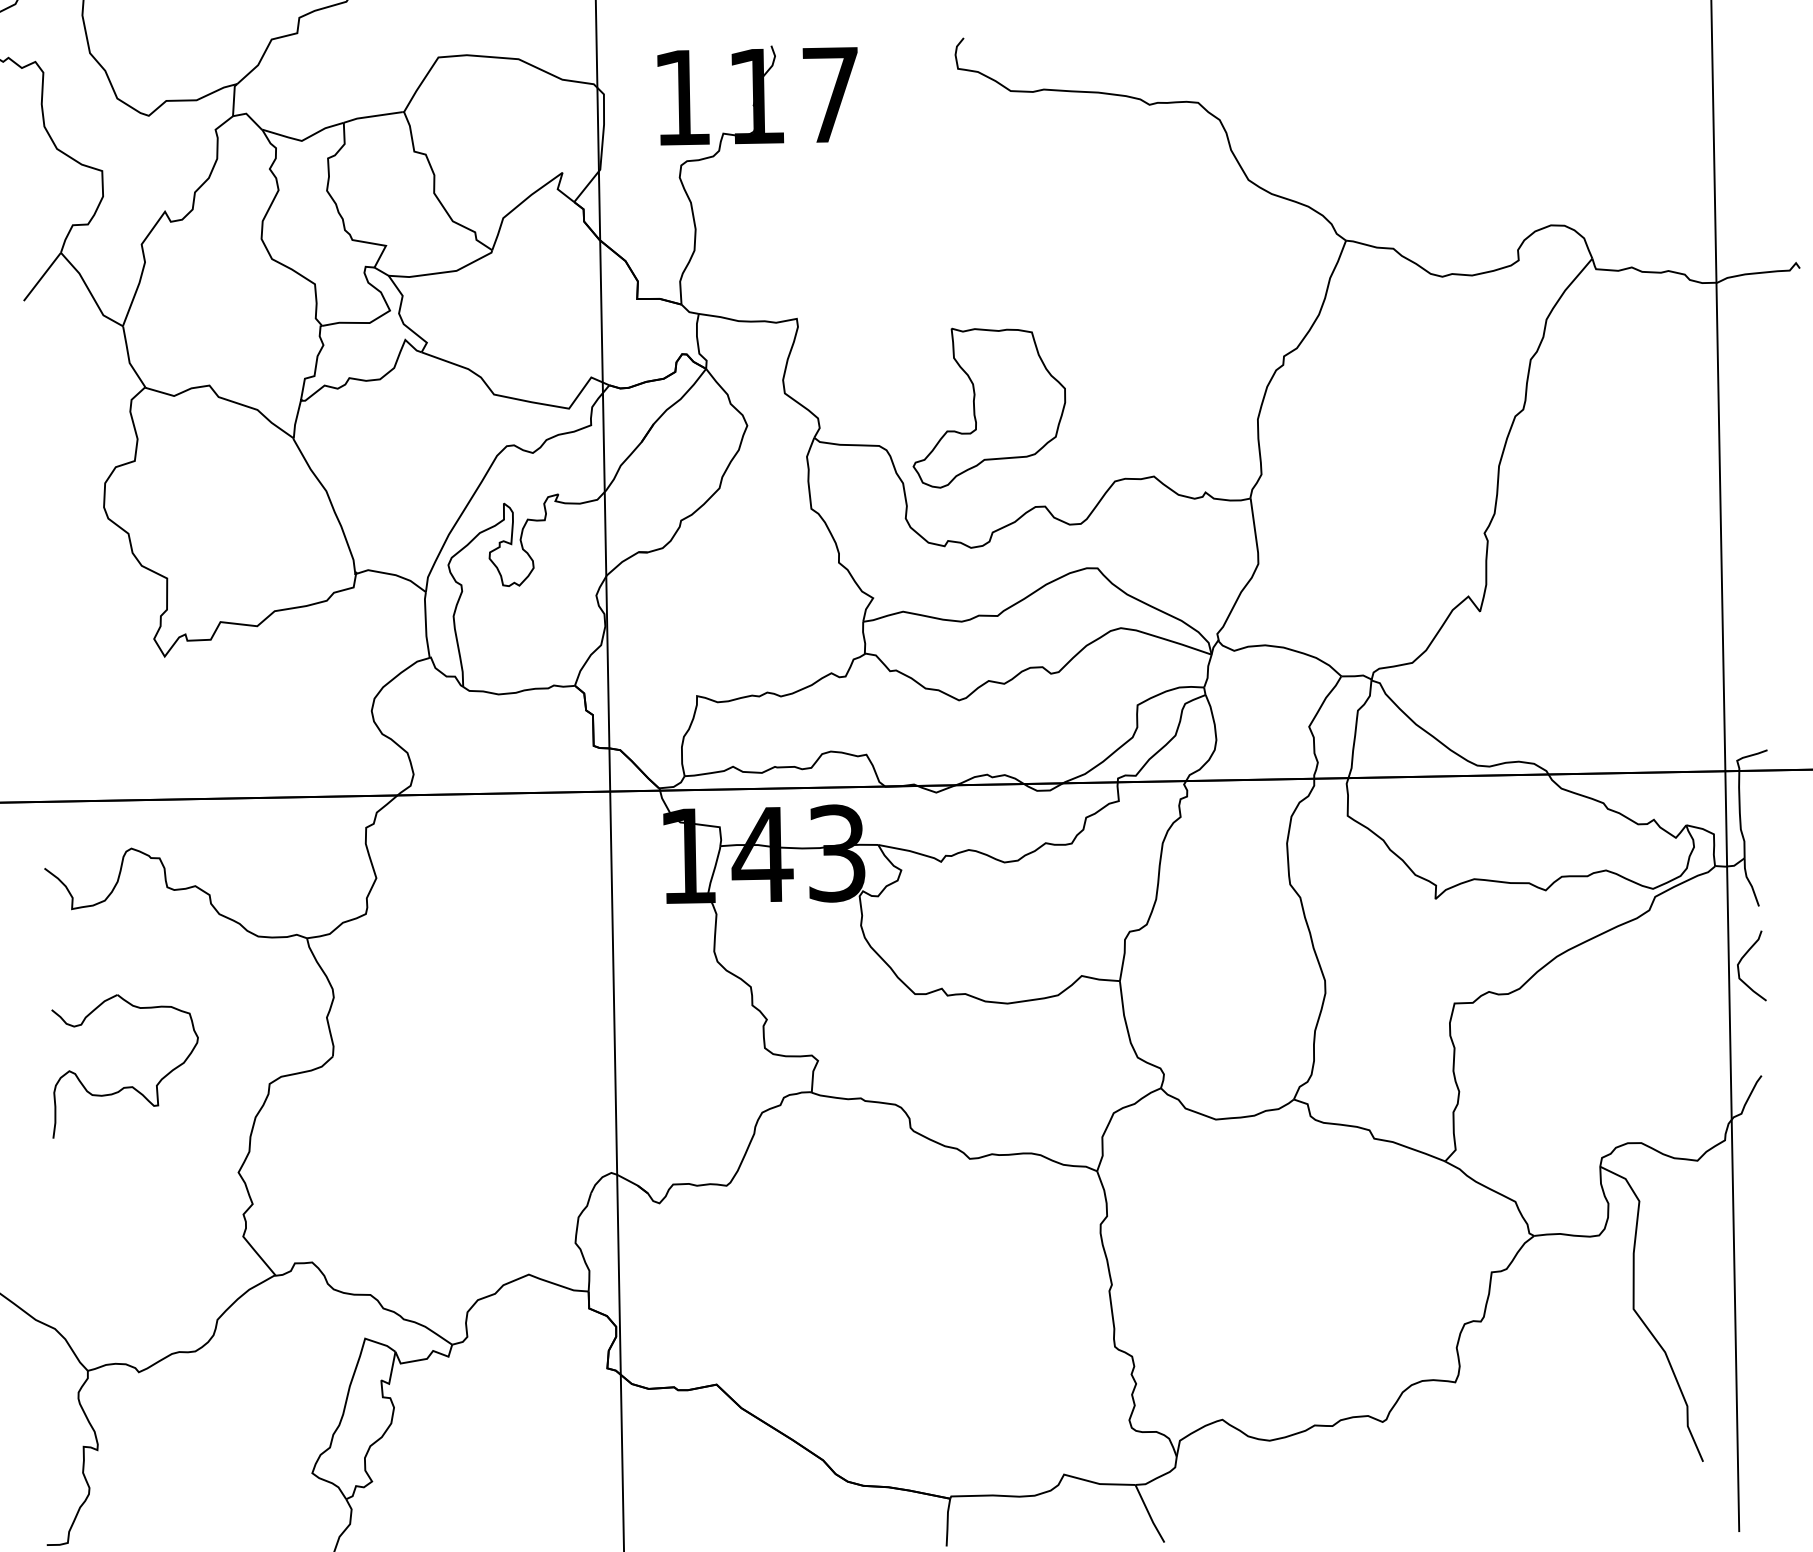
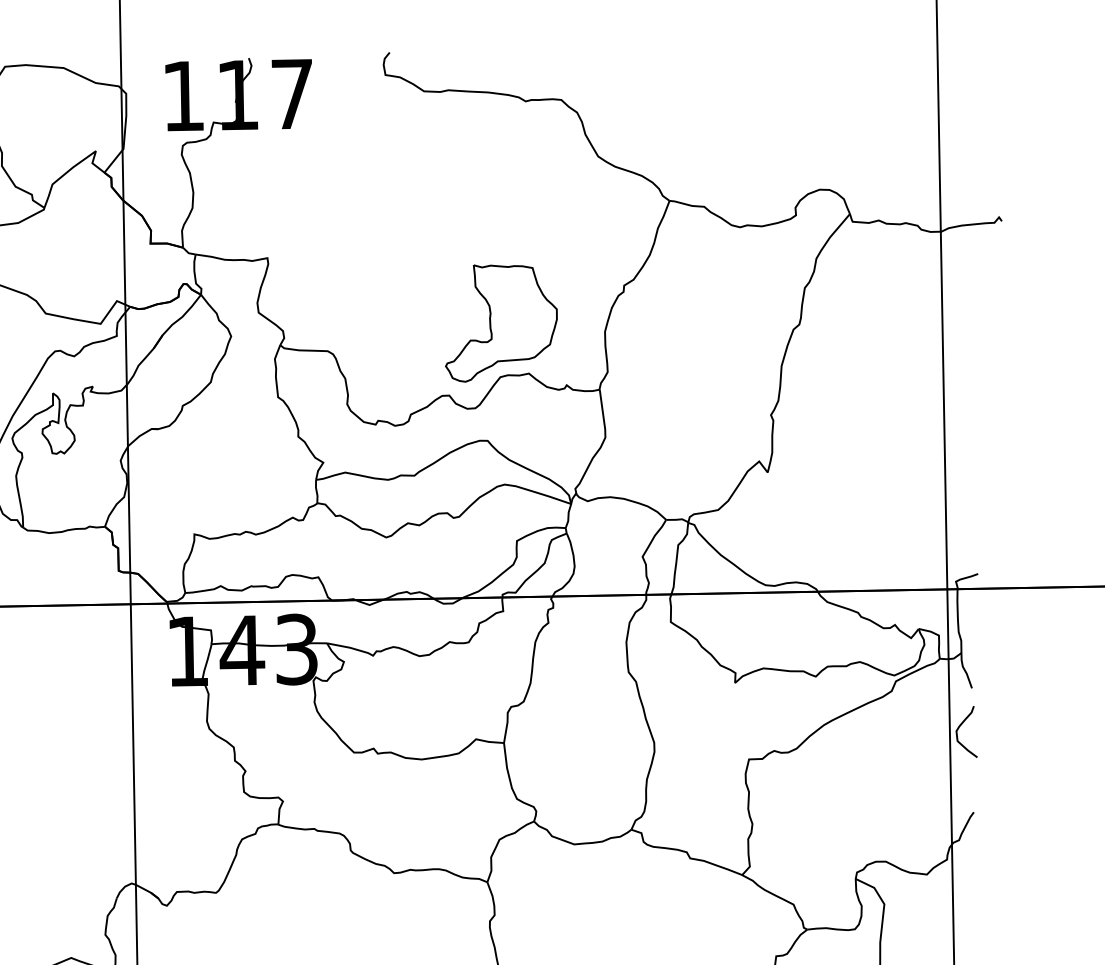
part: (989, 407) -> (501, 323), moved

